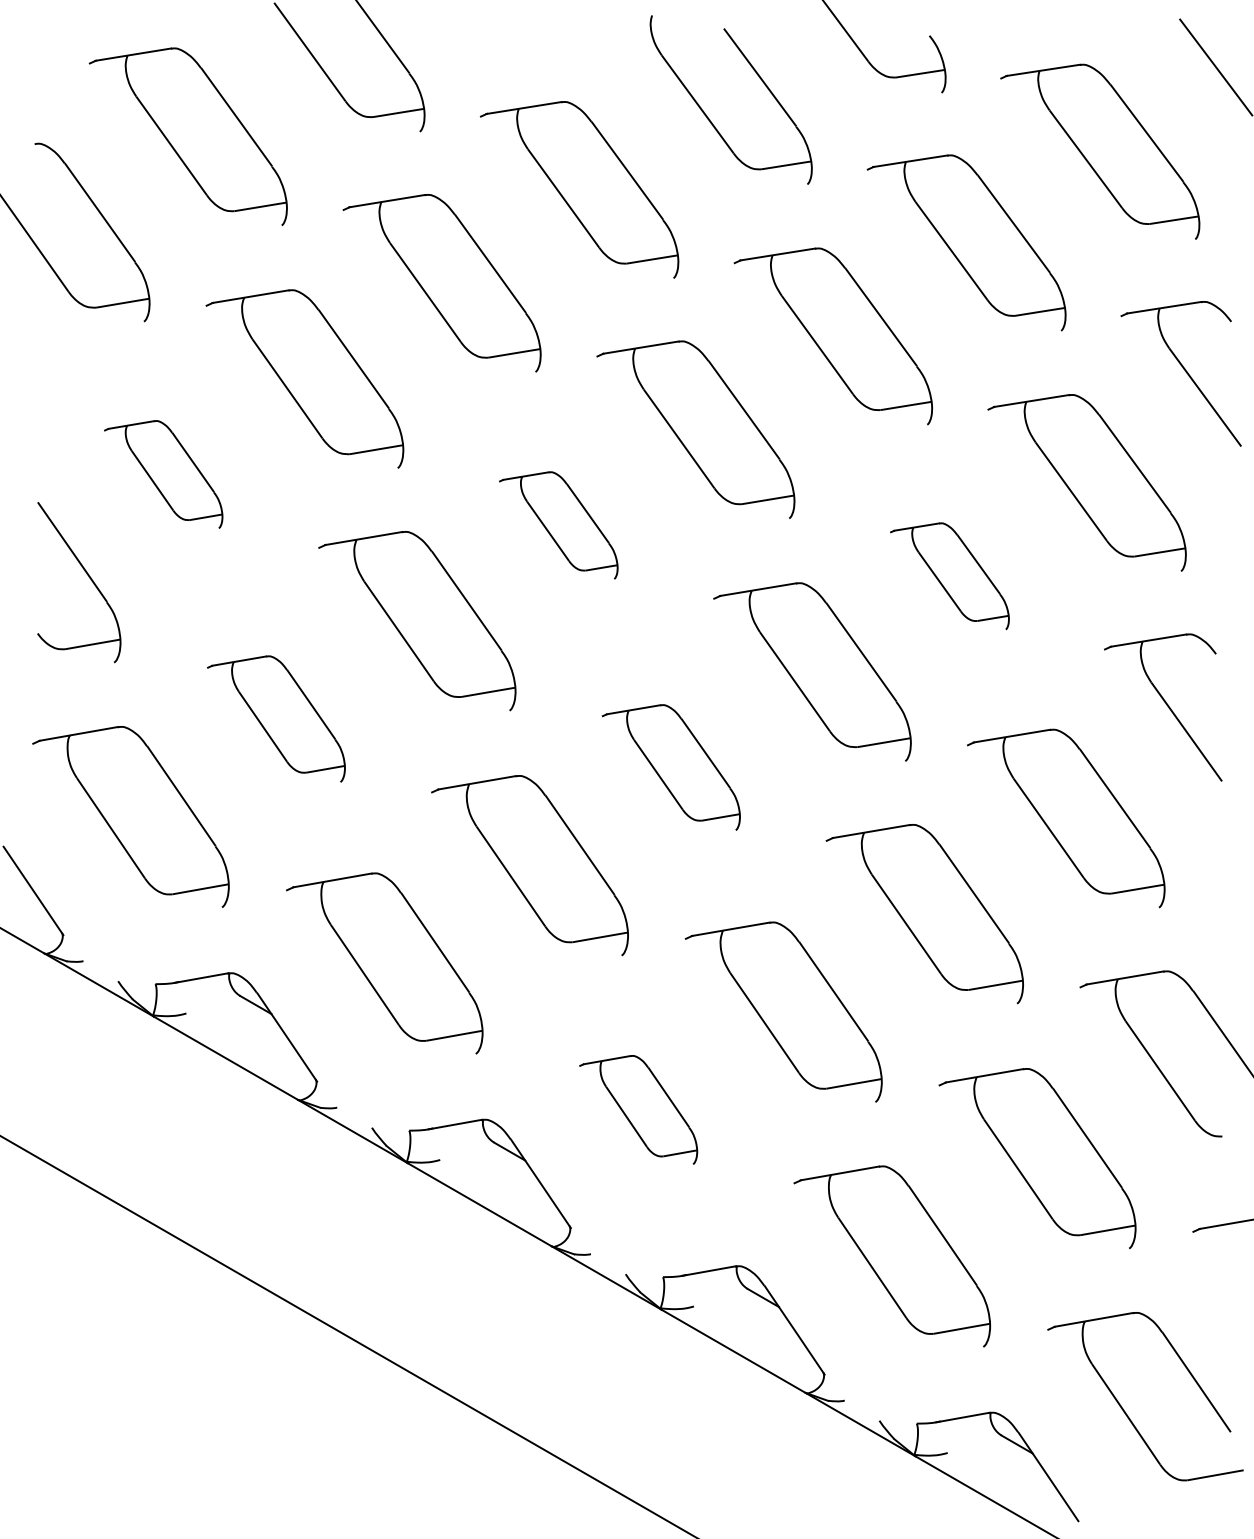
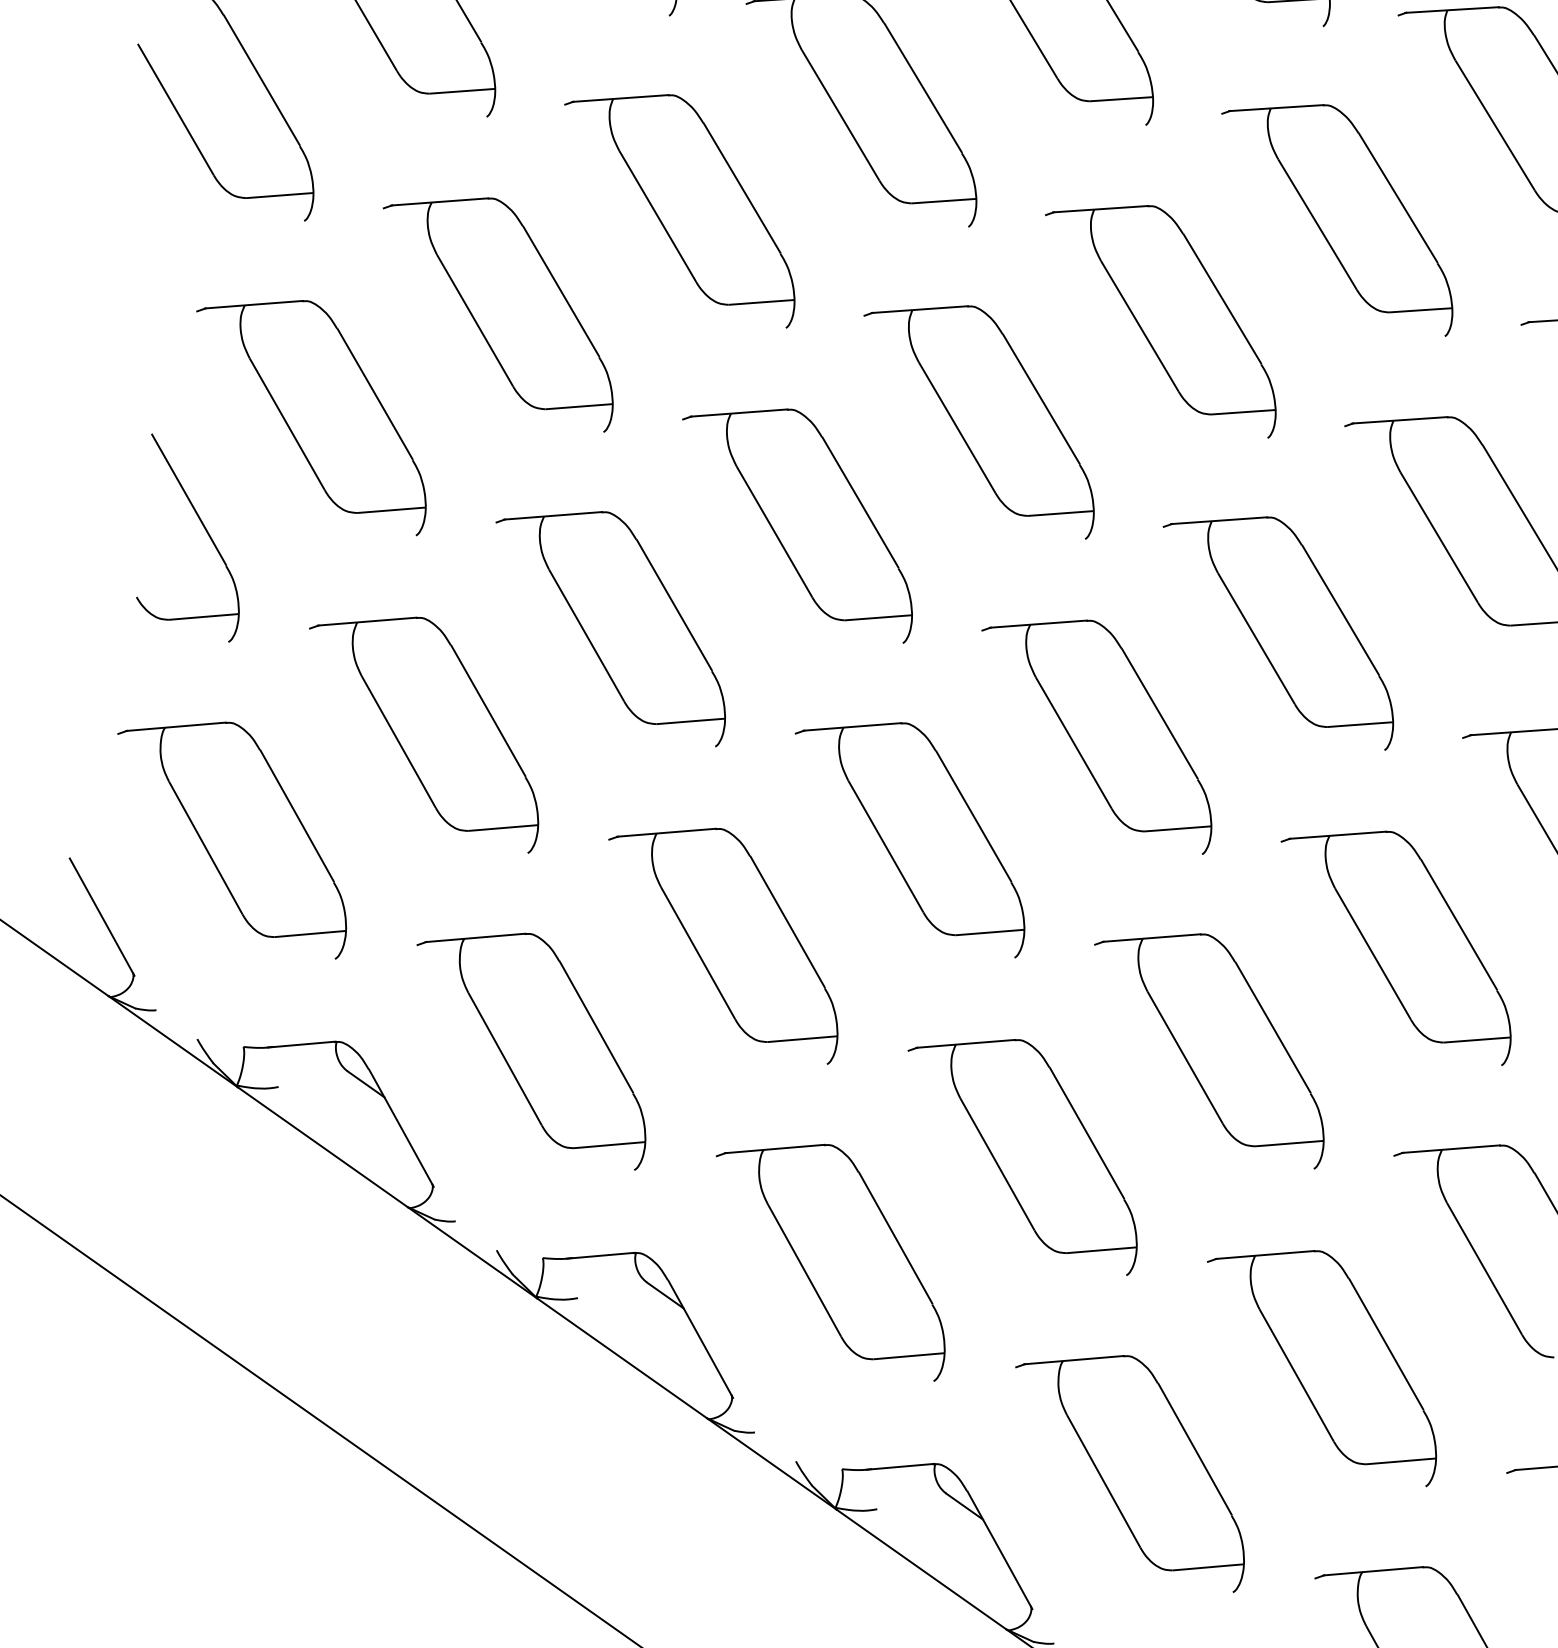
part: (163, 474) -> (311, 413), size x1.67
part: (558, 525) -> (797, 521), size x1.67
part: (949, 576) -> (1278, 629), size x1.67
part: (276, 718) -> (424, 729), size x1.43
part: (671, 767) -> (910, 835), size x1.43
part: (638, 1109) -> (830, 1257), size x1.67

